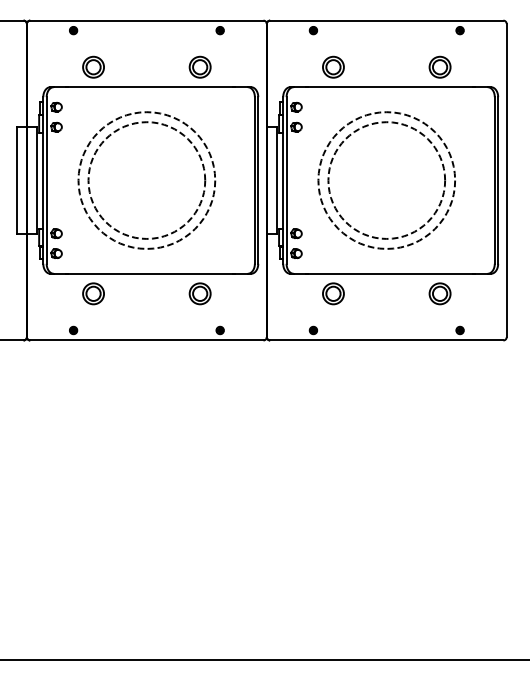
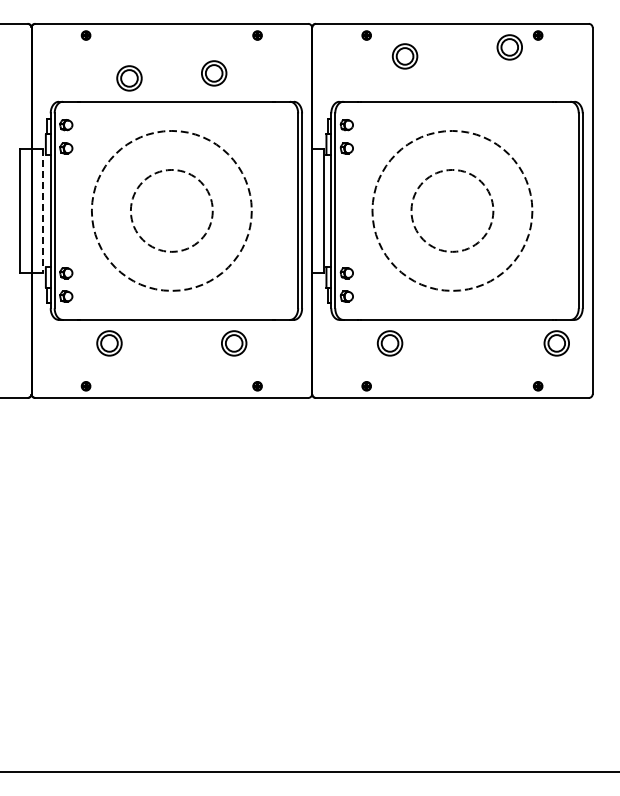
part: (93, 67) -> (129, 78), moved
part: (200, 67) -> (214, 73), moved
part: (332, 67) -> (404, 56), moved
part: (439, 67) -> (509, 47), moved
circle: (146, 180) -> (171, 210), size x0.6
circle: (386, 180) -> (452, 210), size x0.6
line: (37, 181) -> (43, 211), solid -> dashed
part: (439, 293) -> (556, 343), moved

